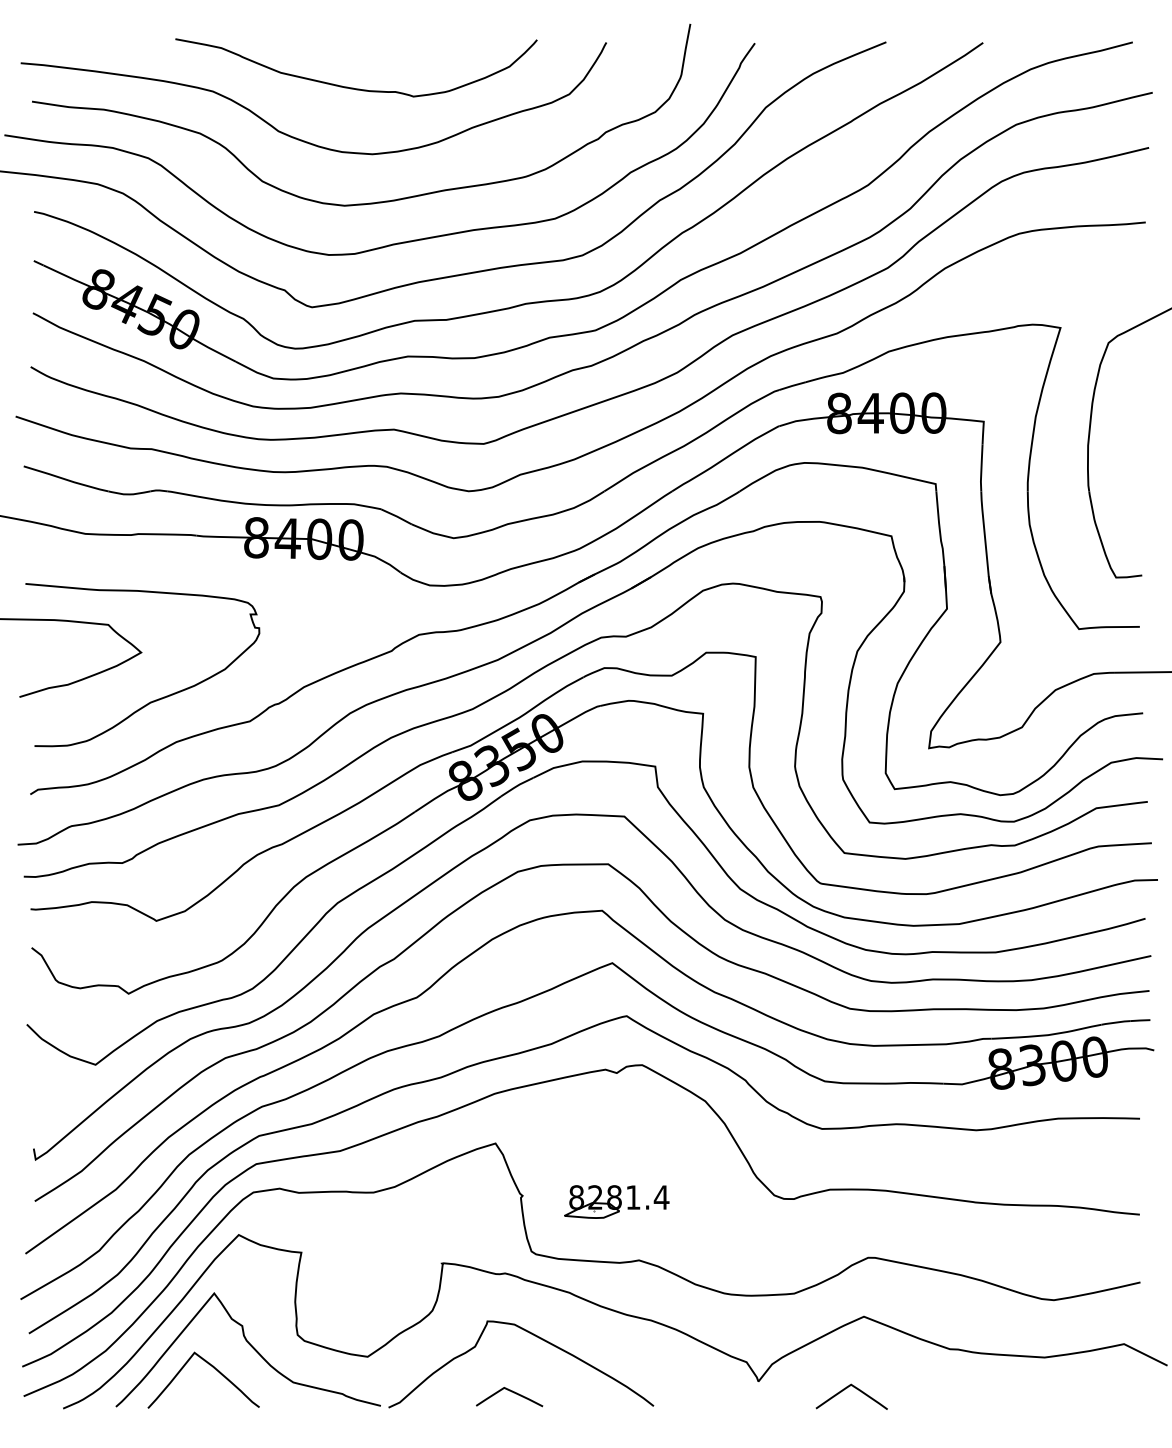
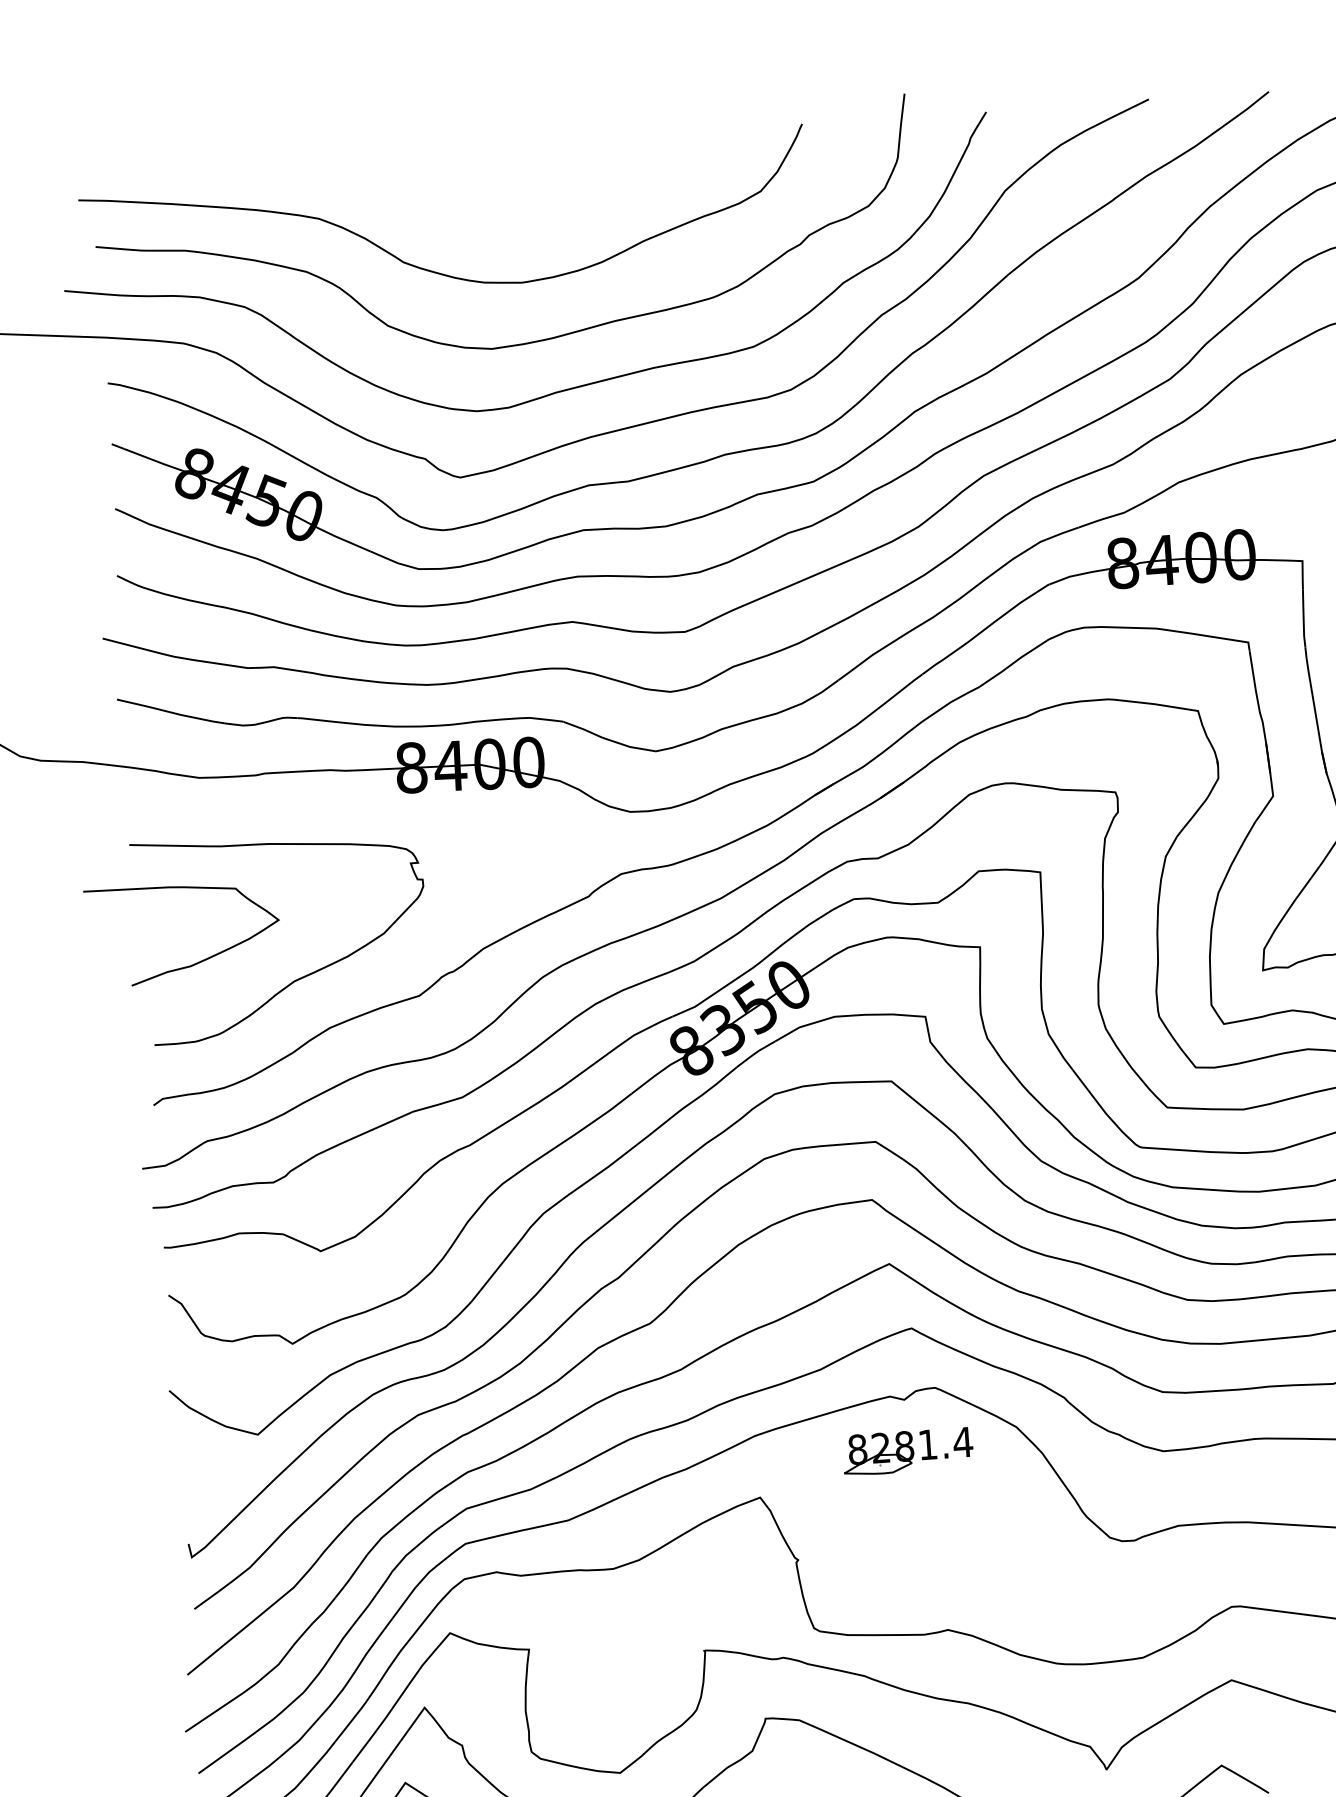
curve: (353, 87) -> (492, 201), removed
part: (616, 1201) -> (907, 1451), moved

